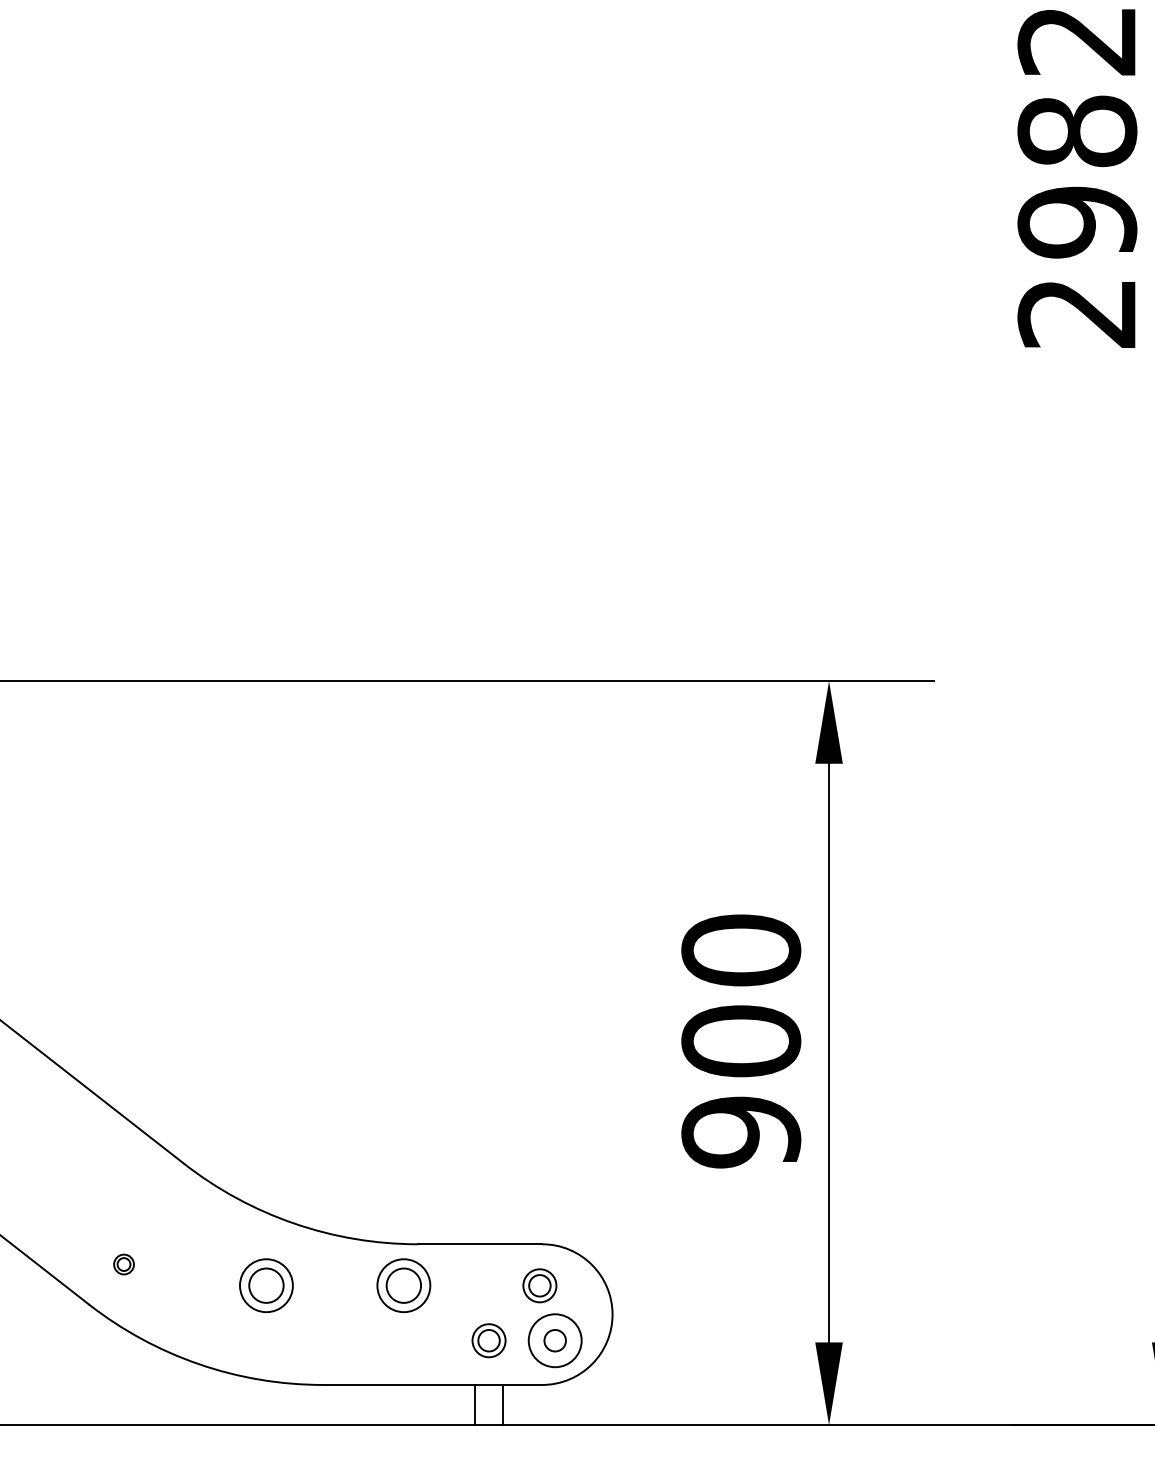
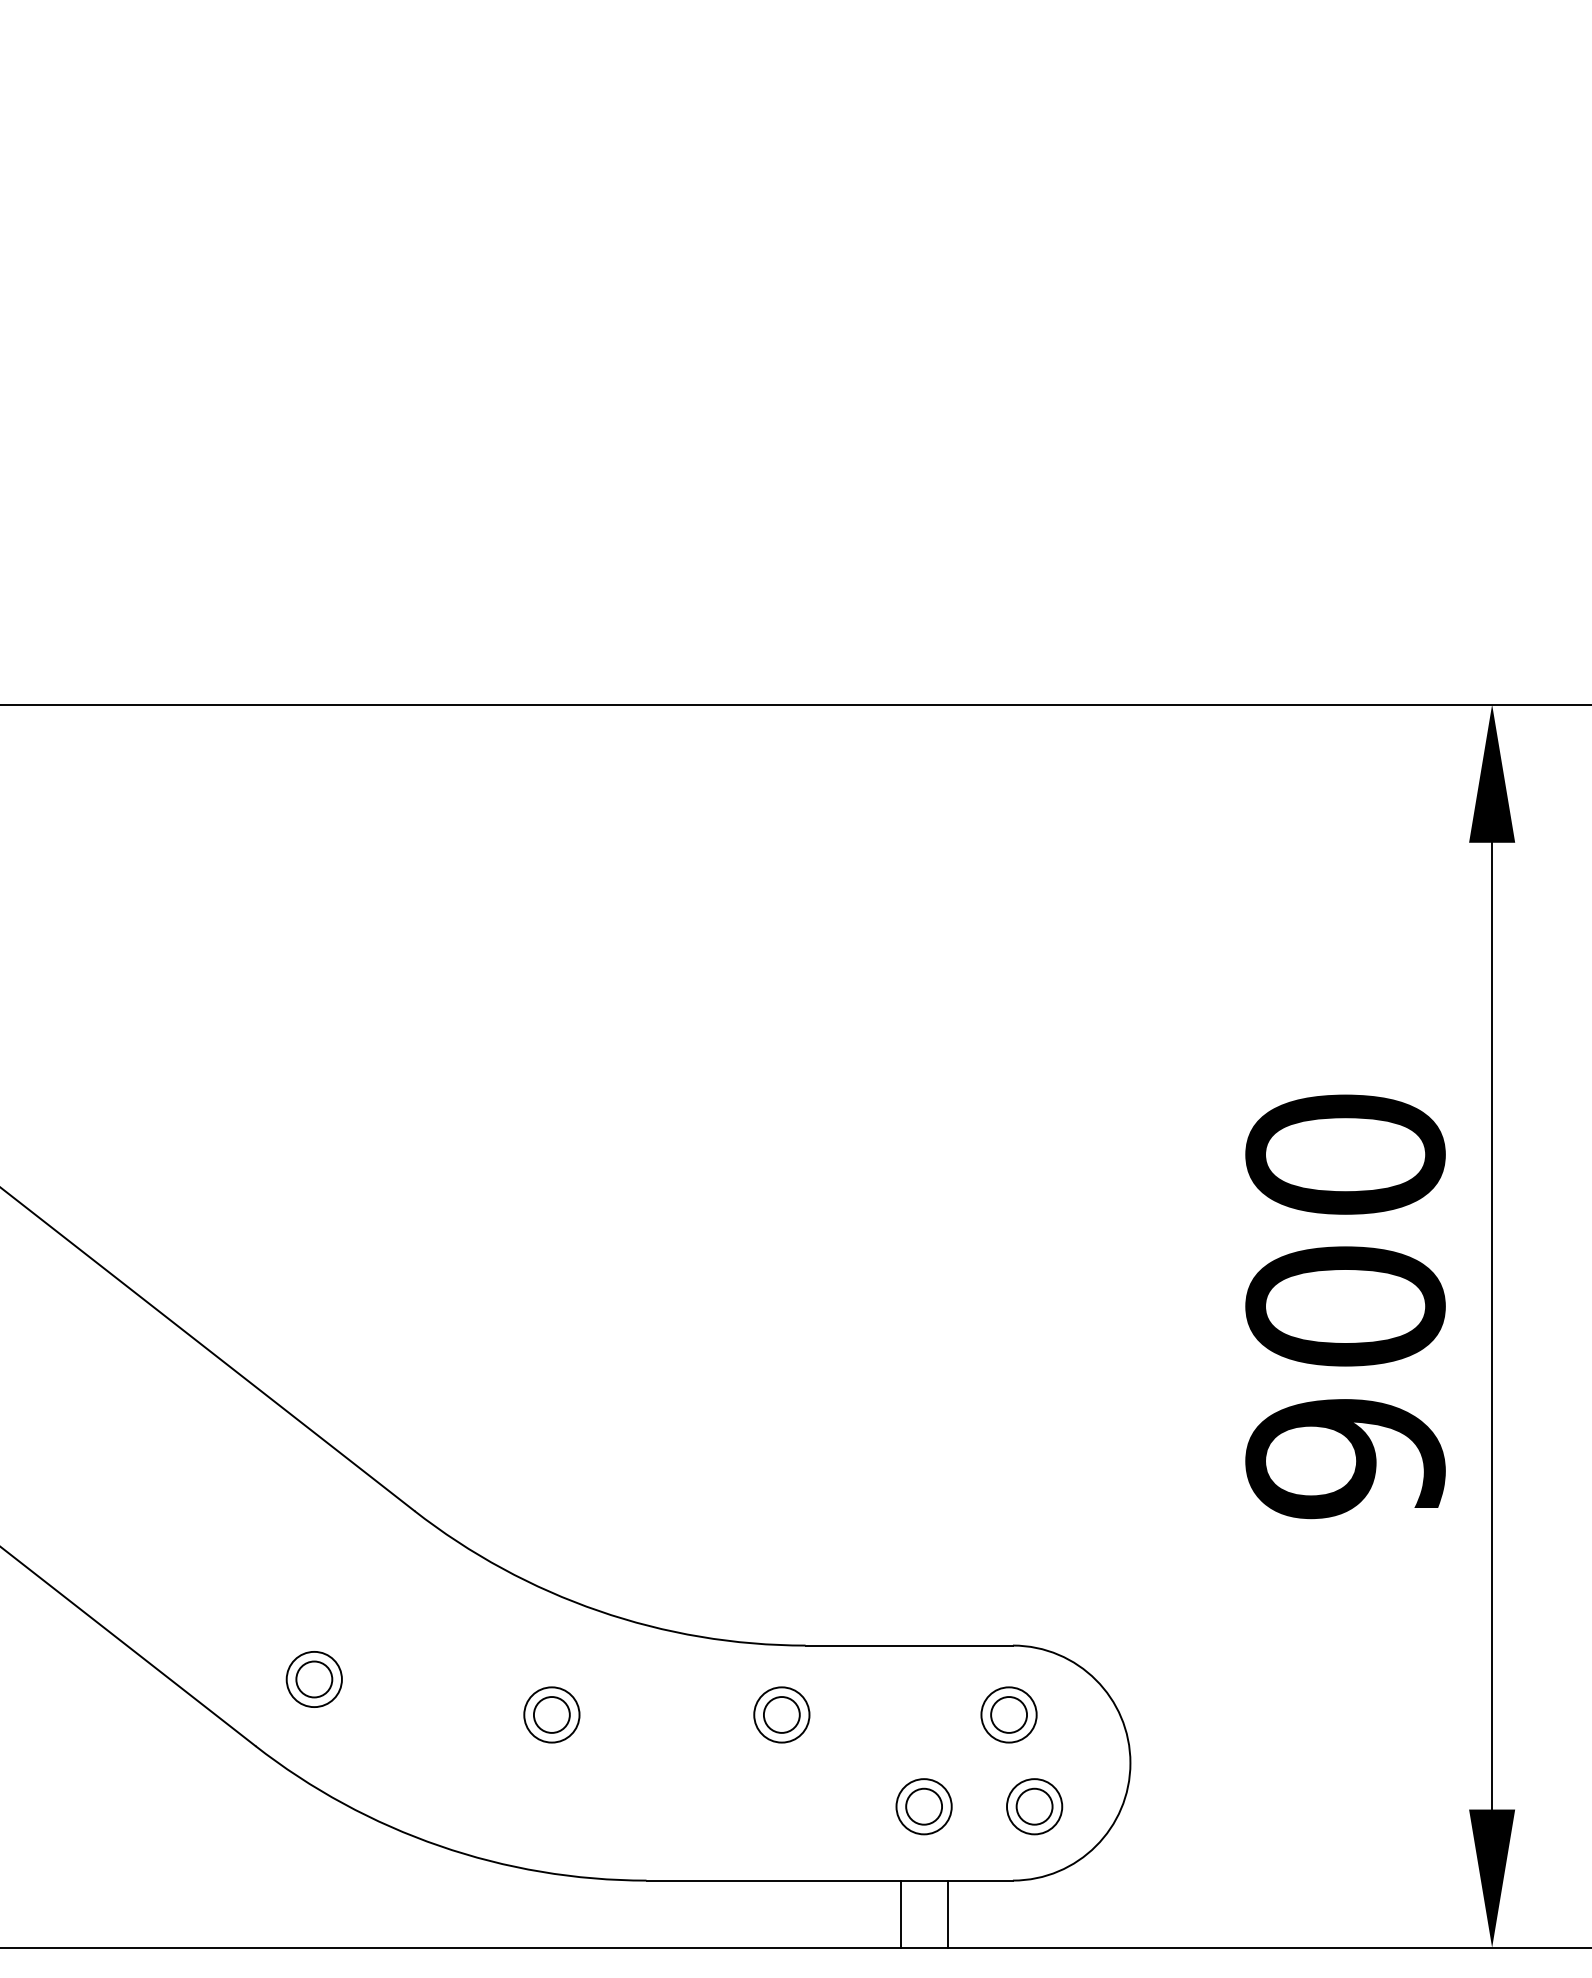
part: (123, 1264) -> (313, 1679), size x1.67
part: (265, 1285) -> (550, 1714), size x0.62
part: (403, 1285) -> (781, 1714), size x0.62
circle: (554, 1340) -> (1033, 1806), size x0.62

